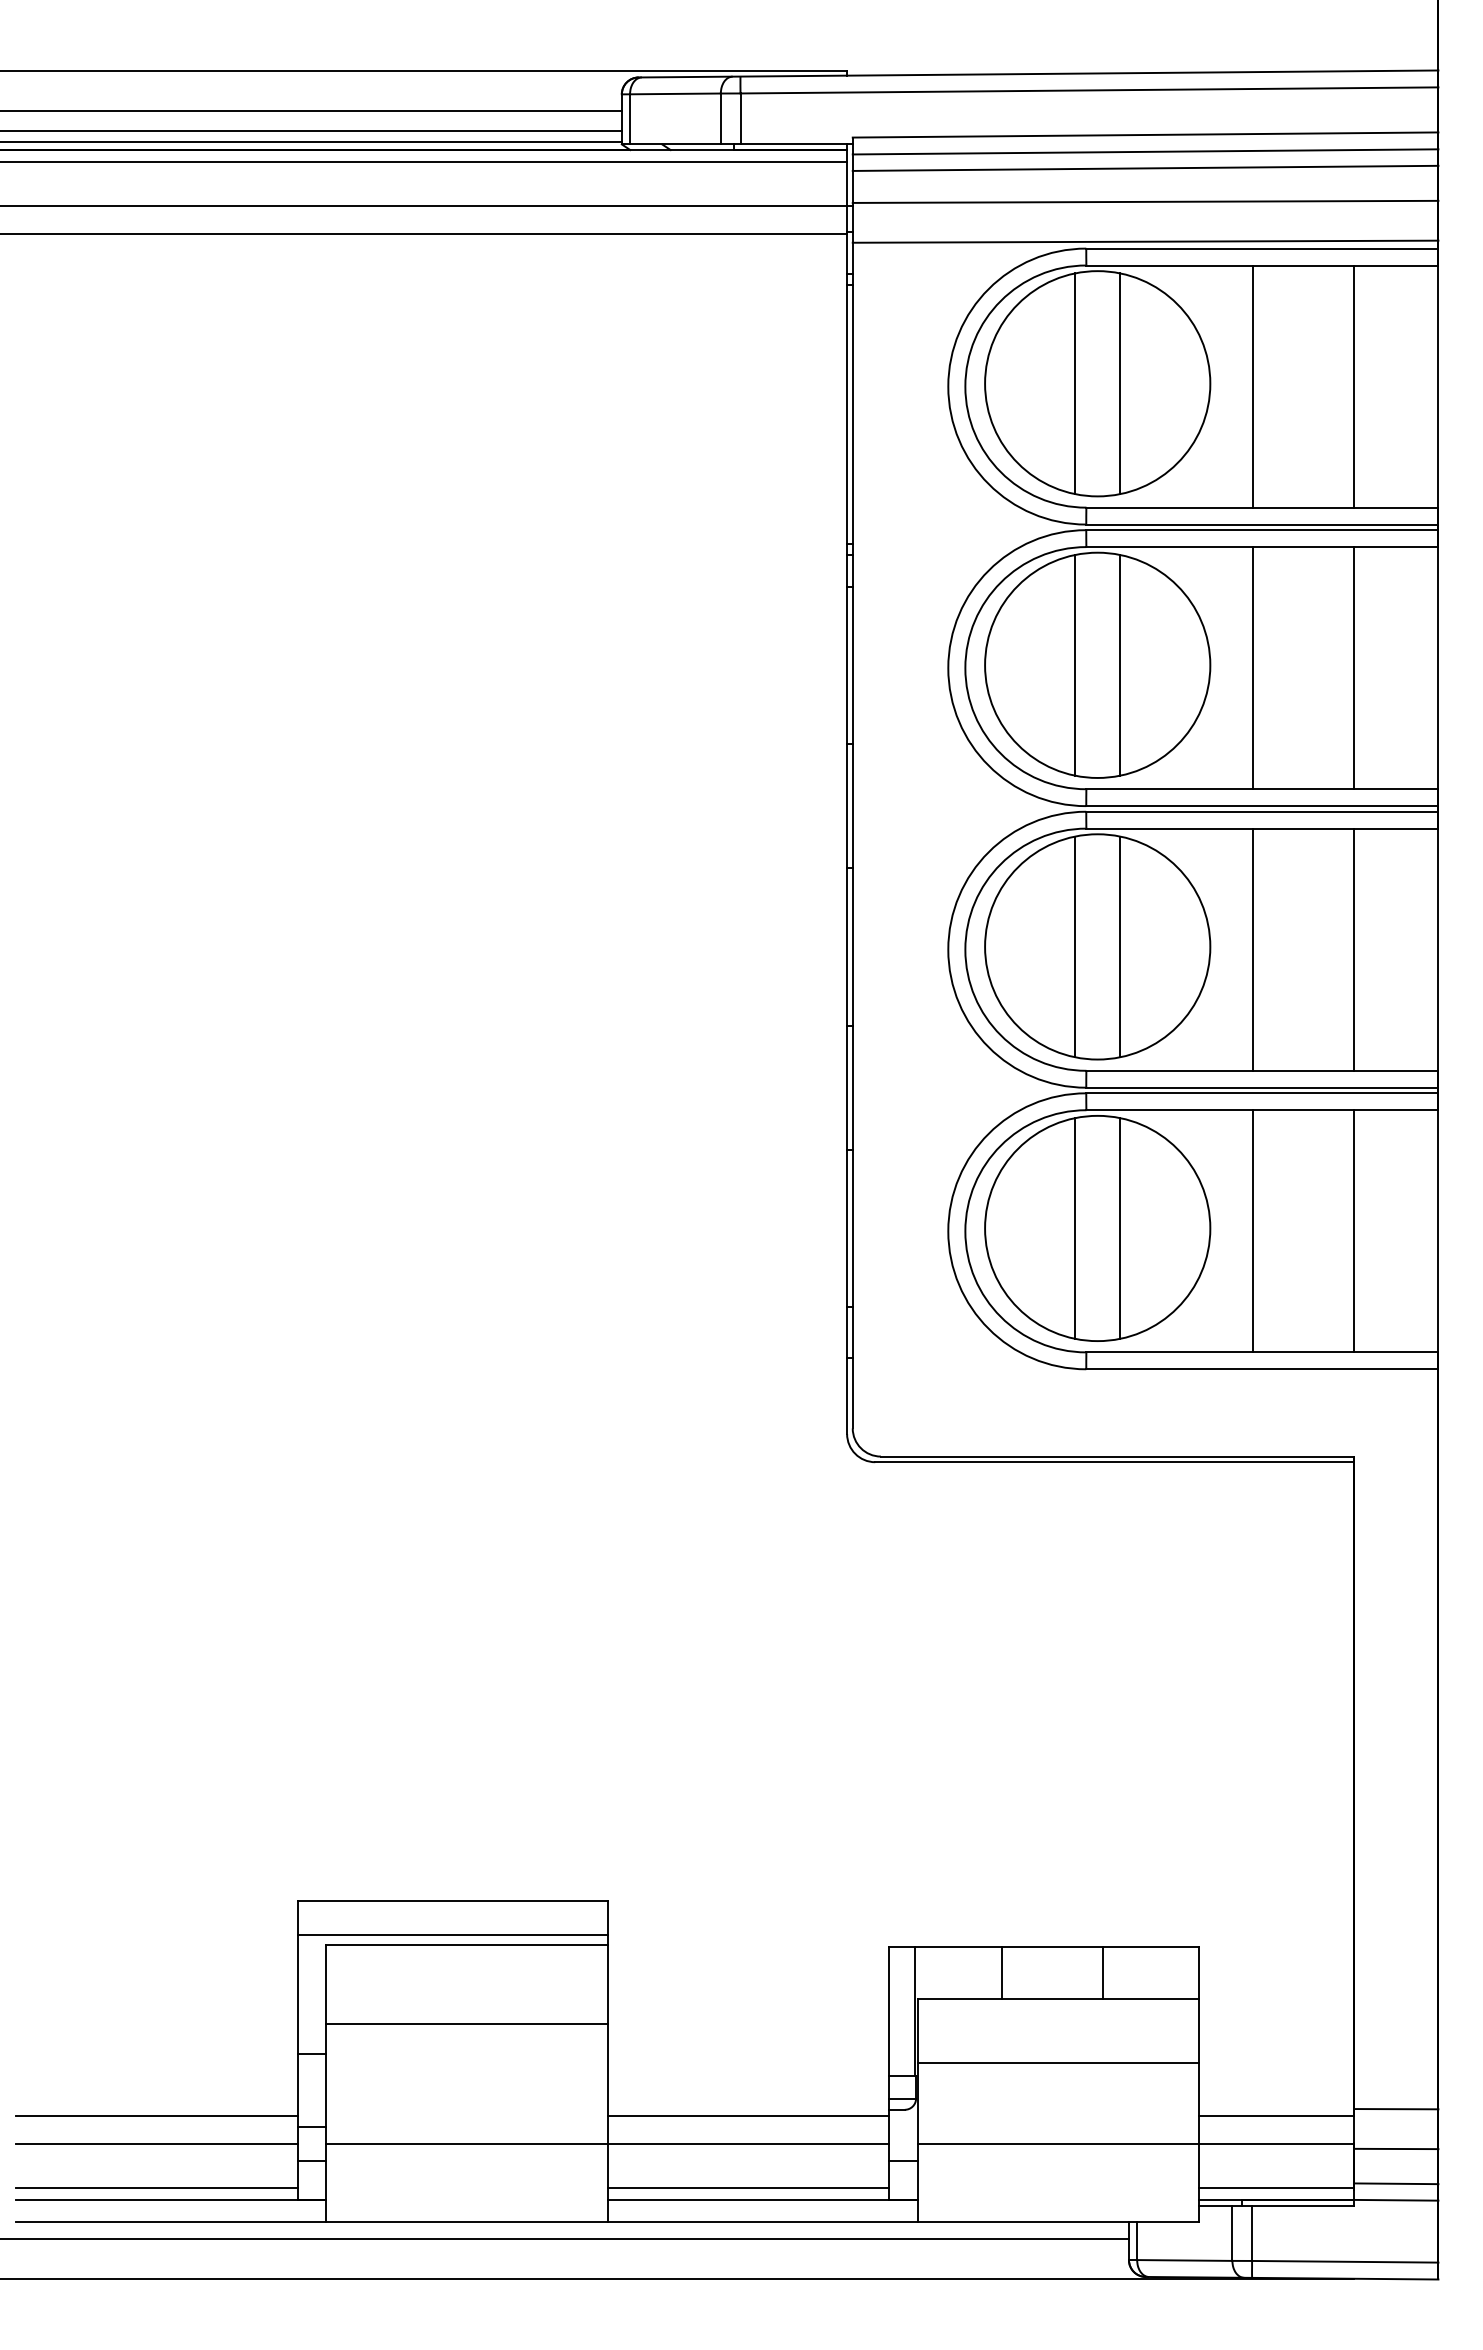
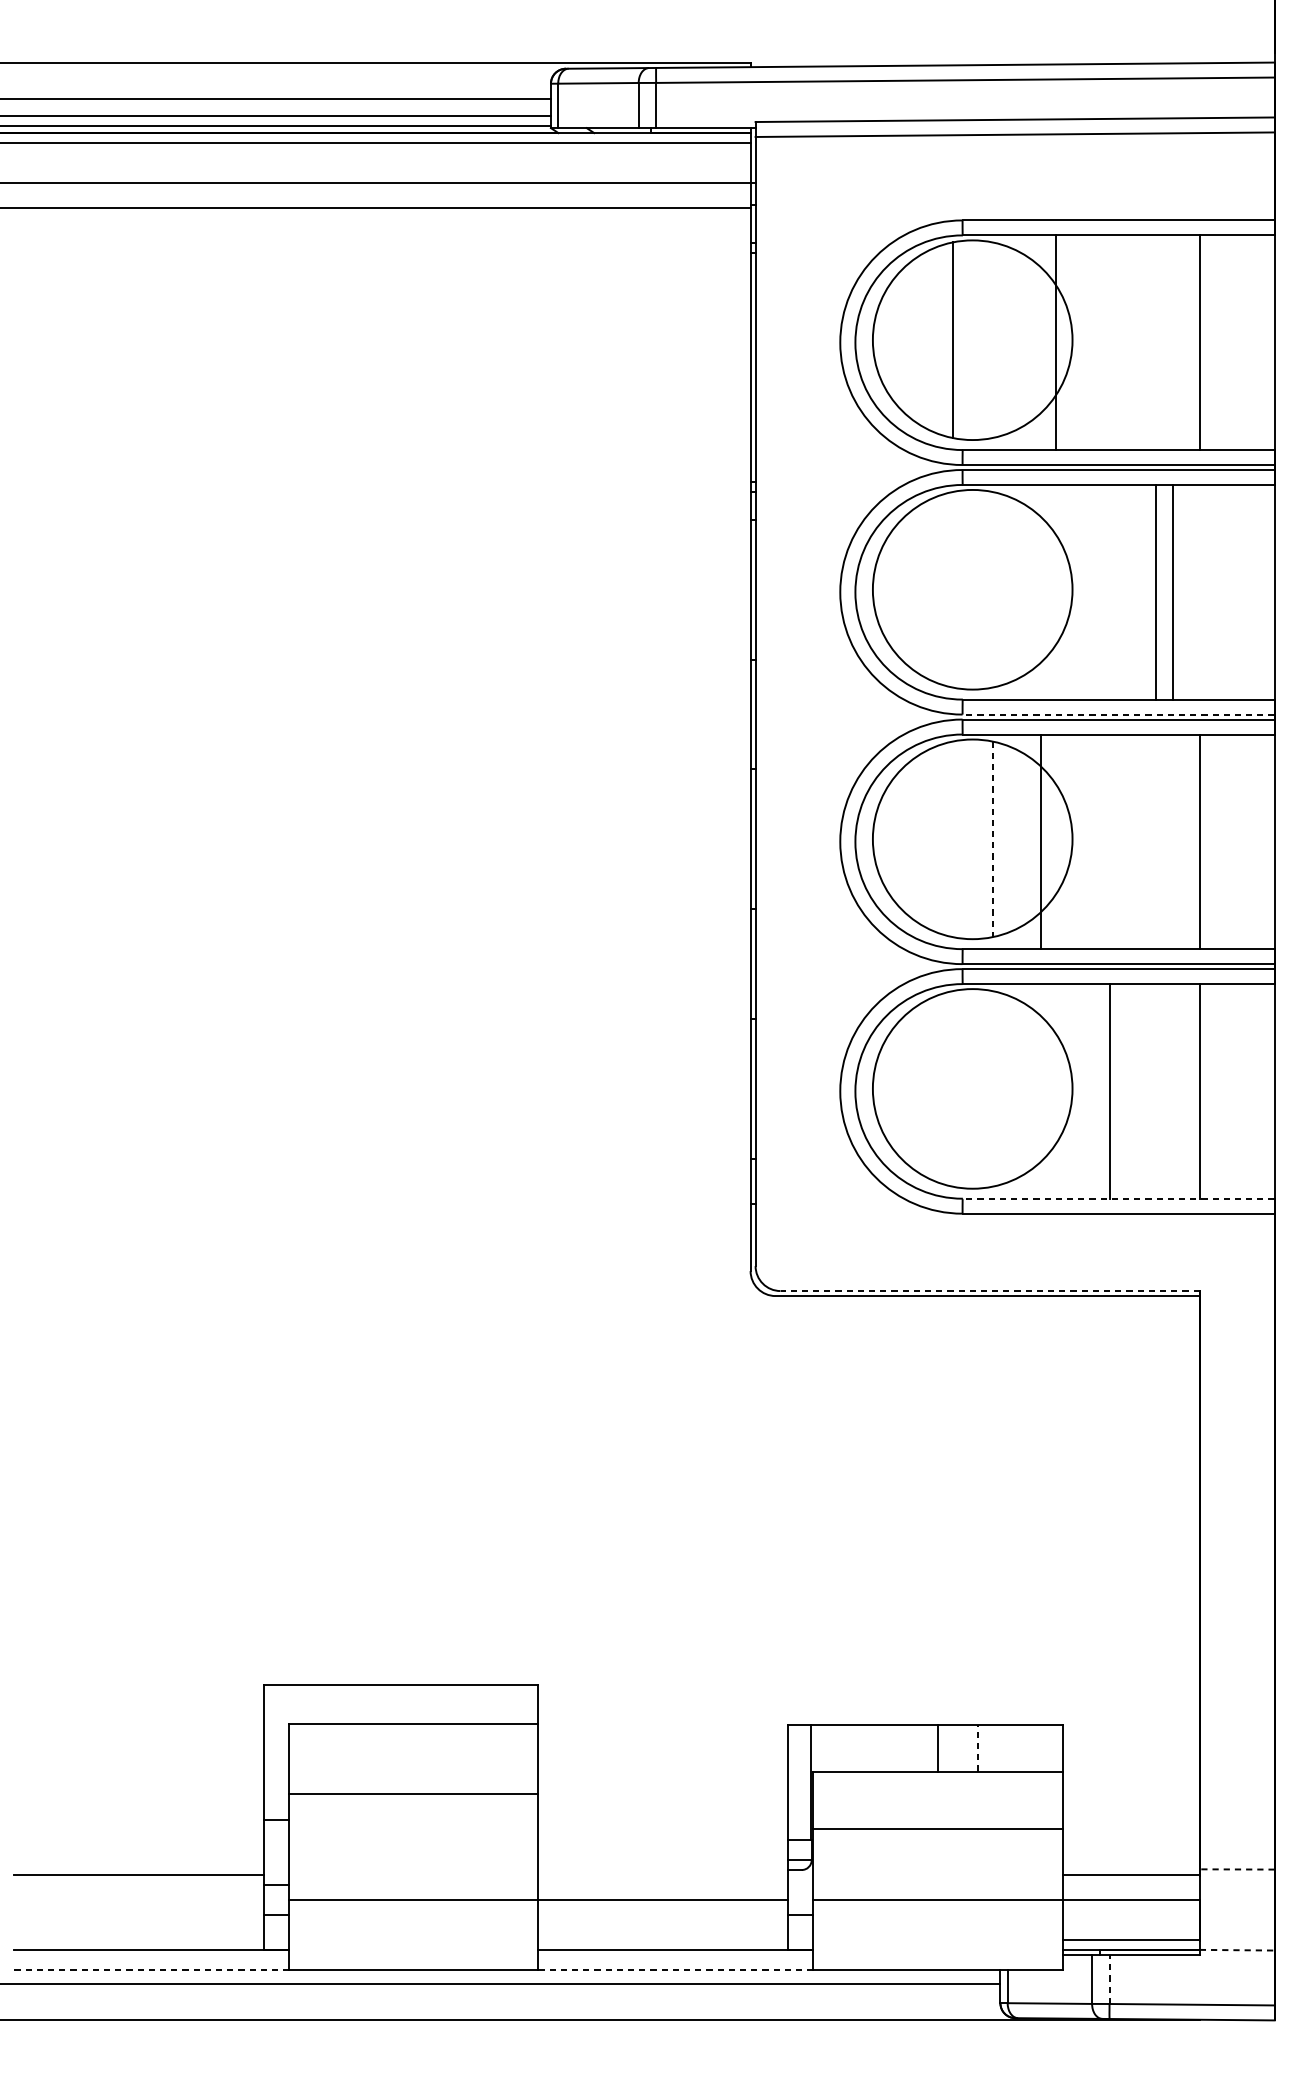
line: (1145, 167) -> (1015, 148), removed
line: (1145, 201) -> (1015, 178), removed
line: (1145, 241) -> (1015, 214), removed
line: (1120, 383) -> (992, 339), removed
line: (1252, 386) -> (1055, 342), moved
line: (1075, 664) -> (953, 589), removed
line: (1120, 664) -> (992, 589), removed
line: (1252, 668) -> (1172, 592), moved
line: (1353, 668) -> (1155, 592), moved
line: (1261, 806) -> (1117, 714), solid -> dashed
line: (1075, 946) -> (953, 838), removed
line: (1120, 947) -> (992, 839), solid -> dashed
line: (1252, 949) -> (1040, 841), moved
line: (1075, 1228) -> (953, 1088), removed
line: (1120, 1228) -> (992, 1088), removed
line: (1262, 1352) -> (1118, 1198), solid -> dashed
line: (1117, 1456) -> (990, 1290), solid -> dashed
line: (452, 1935) -> (400, 1715), removed
line: (1001, 1972) -> (937, 1748), moved
line: (1103, 1972) -> (977, 1748), solid -> dashed
line: (1395, 2109) -> (1236, 1869), solid -> dashed
line: (748, 2115) -> (663, 1875), removed
line: (157, 2144) -> (139, 1900), removed
line: (1395, 2148) -> (1236, 1904), removed
line: (1395, 2183) -> (1236, 1935), removed
line: (157, 2188) -> (139, 1939), removed
line: (748, 2188) -> (663, 1939), removed
line: (1396, 2200) -> (1237, 1950), solid -> dashed
line: (171, 2222) -> (151, 1969), solid -> dashed
line: (762, 2222) -> (675, 1969), solid -> dashed
line: (1252, 2233) -> (1109, 1979), solid -> dashed

